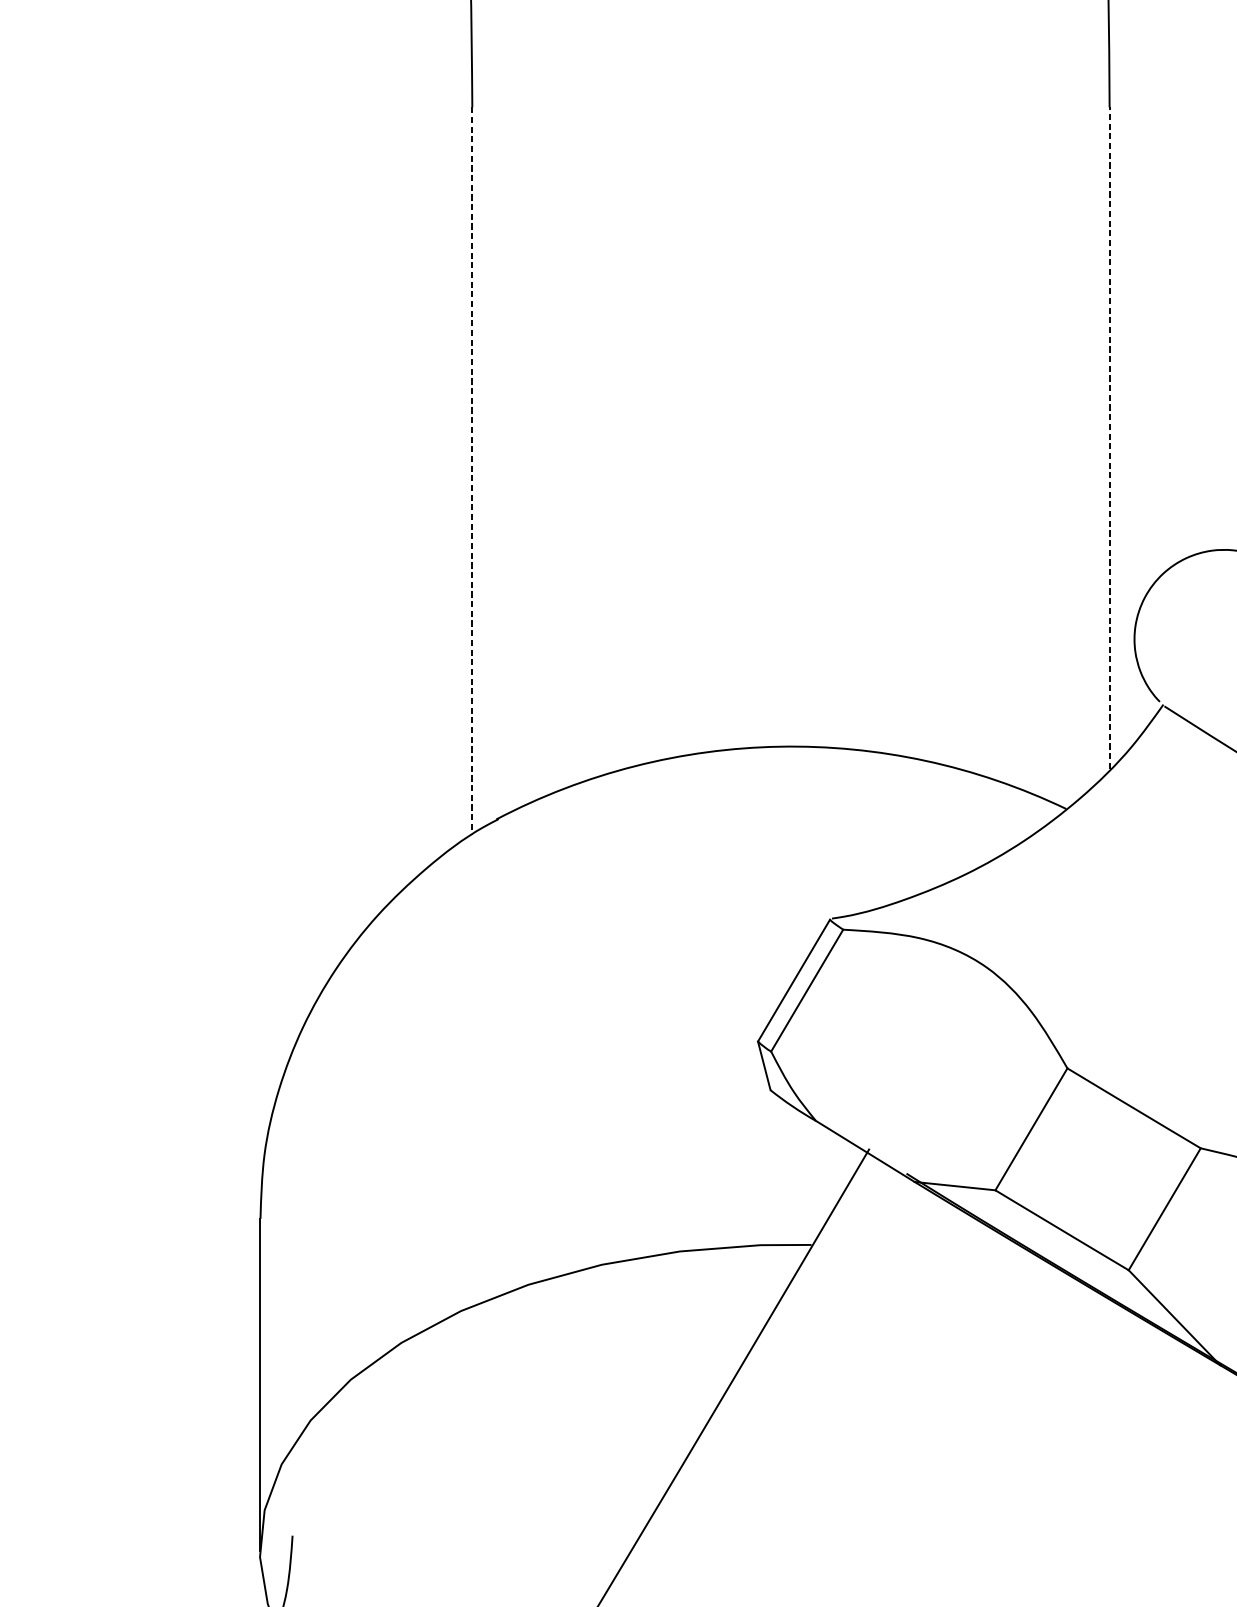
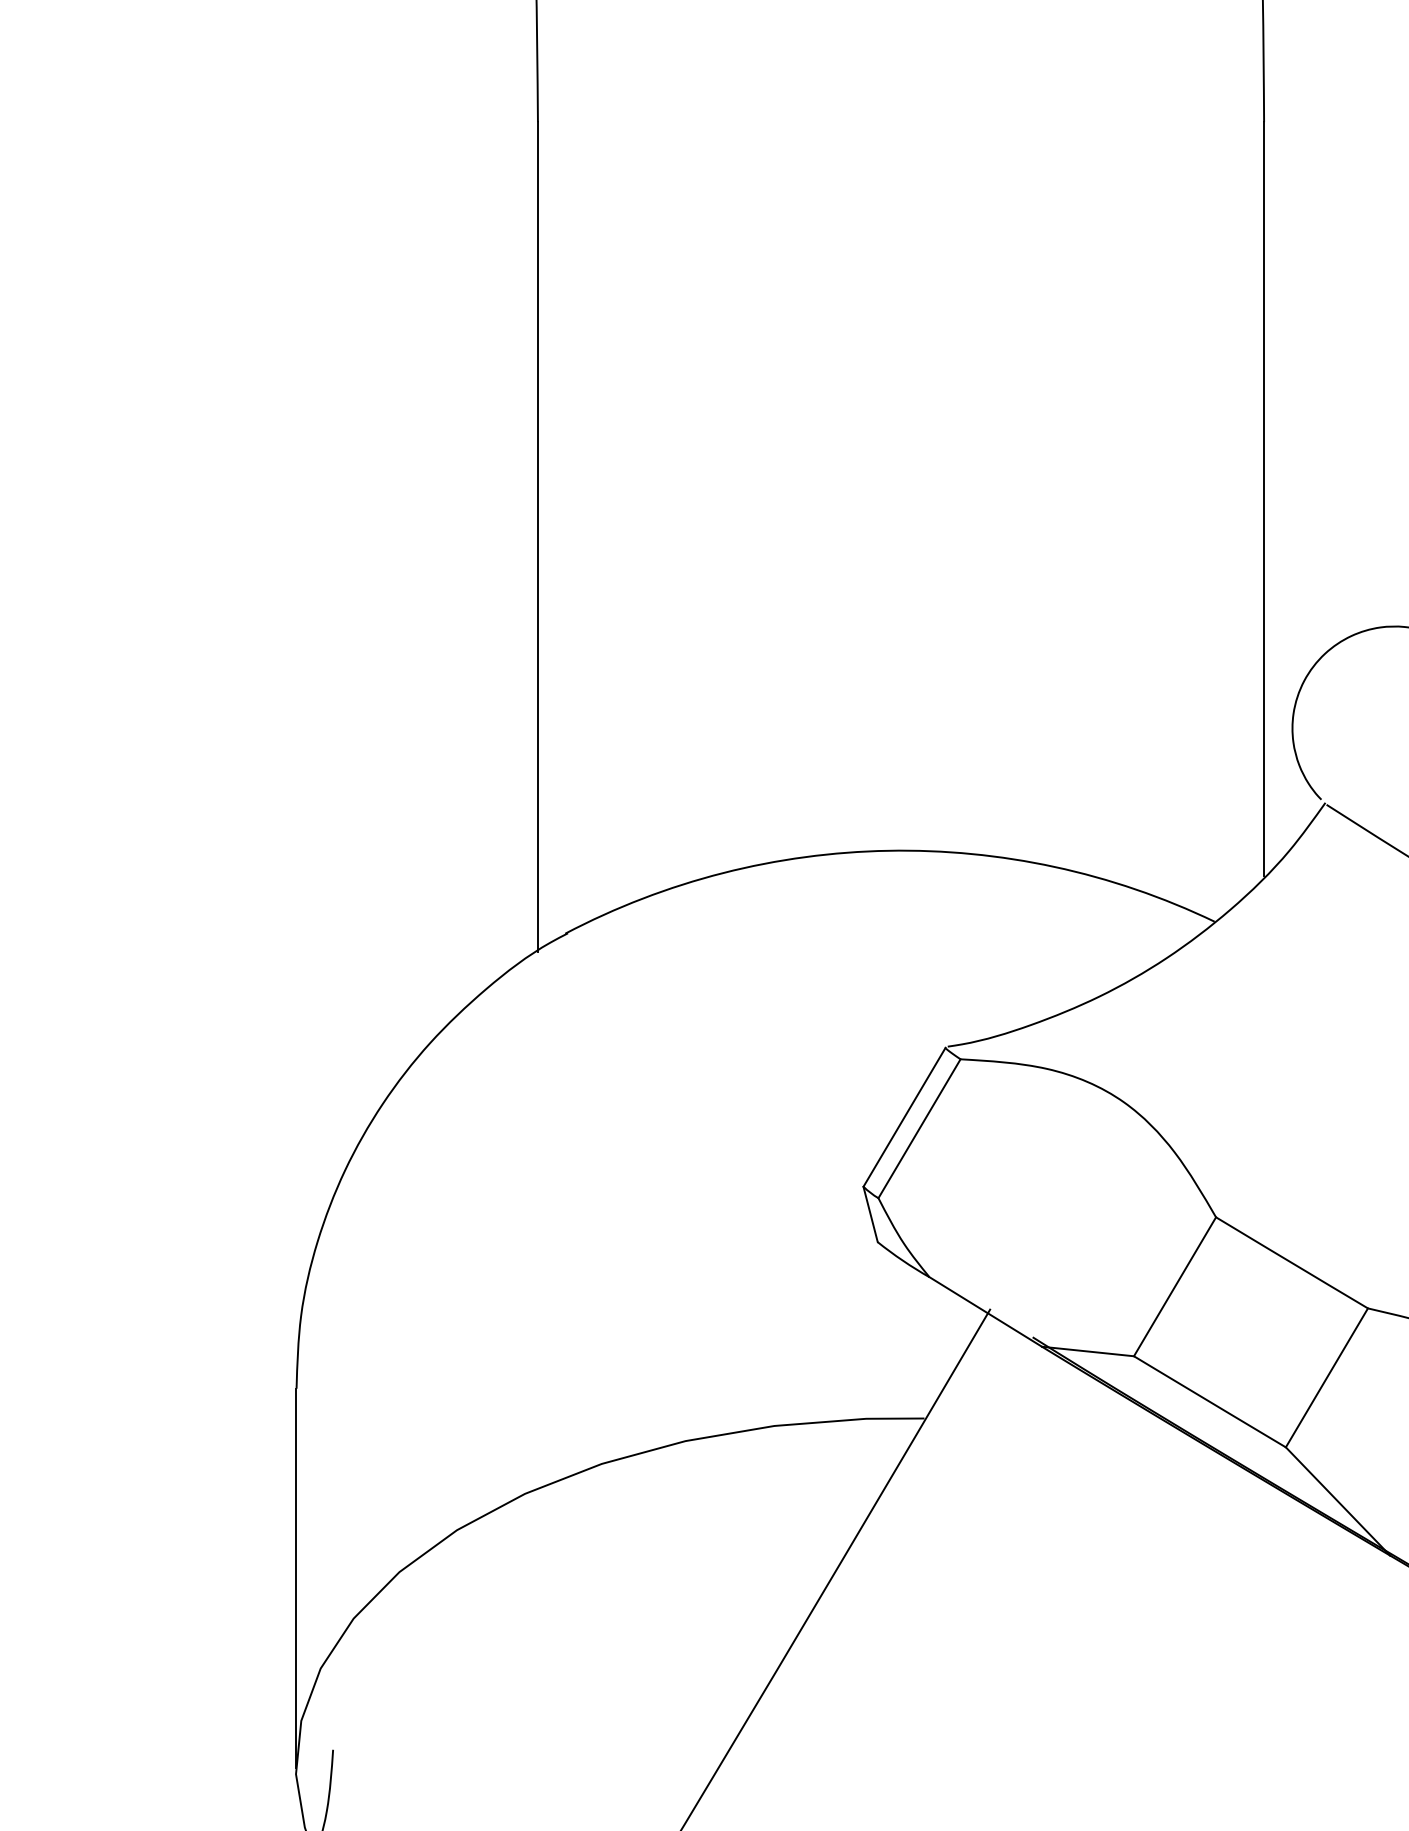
line: (1109, 438) -> (1264, 499), dashed -> solid
line: (471, 470) -> (537, 536), dashed -> solid

